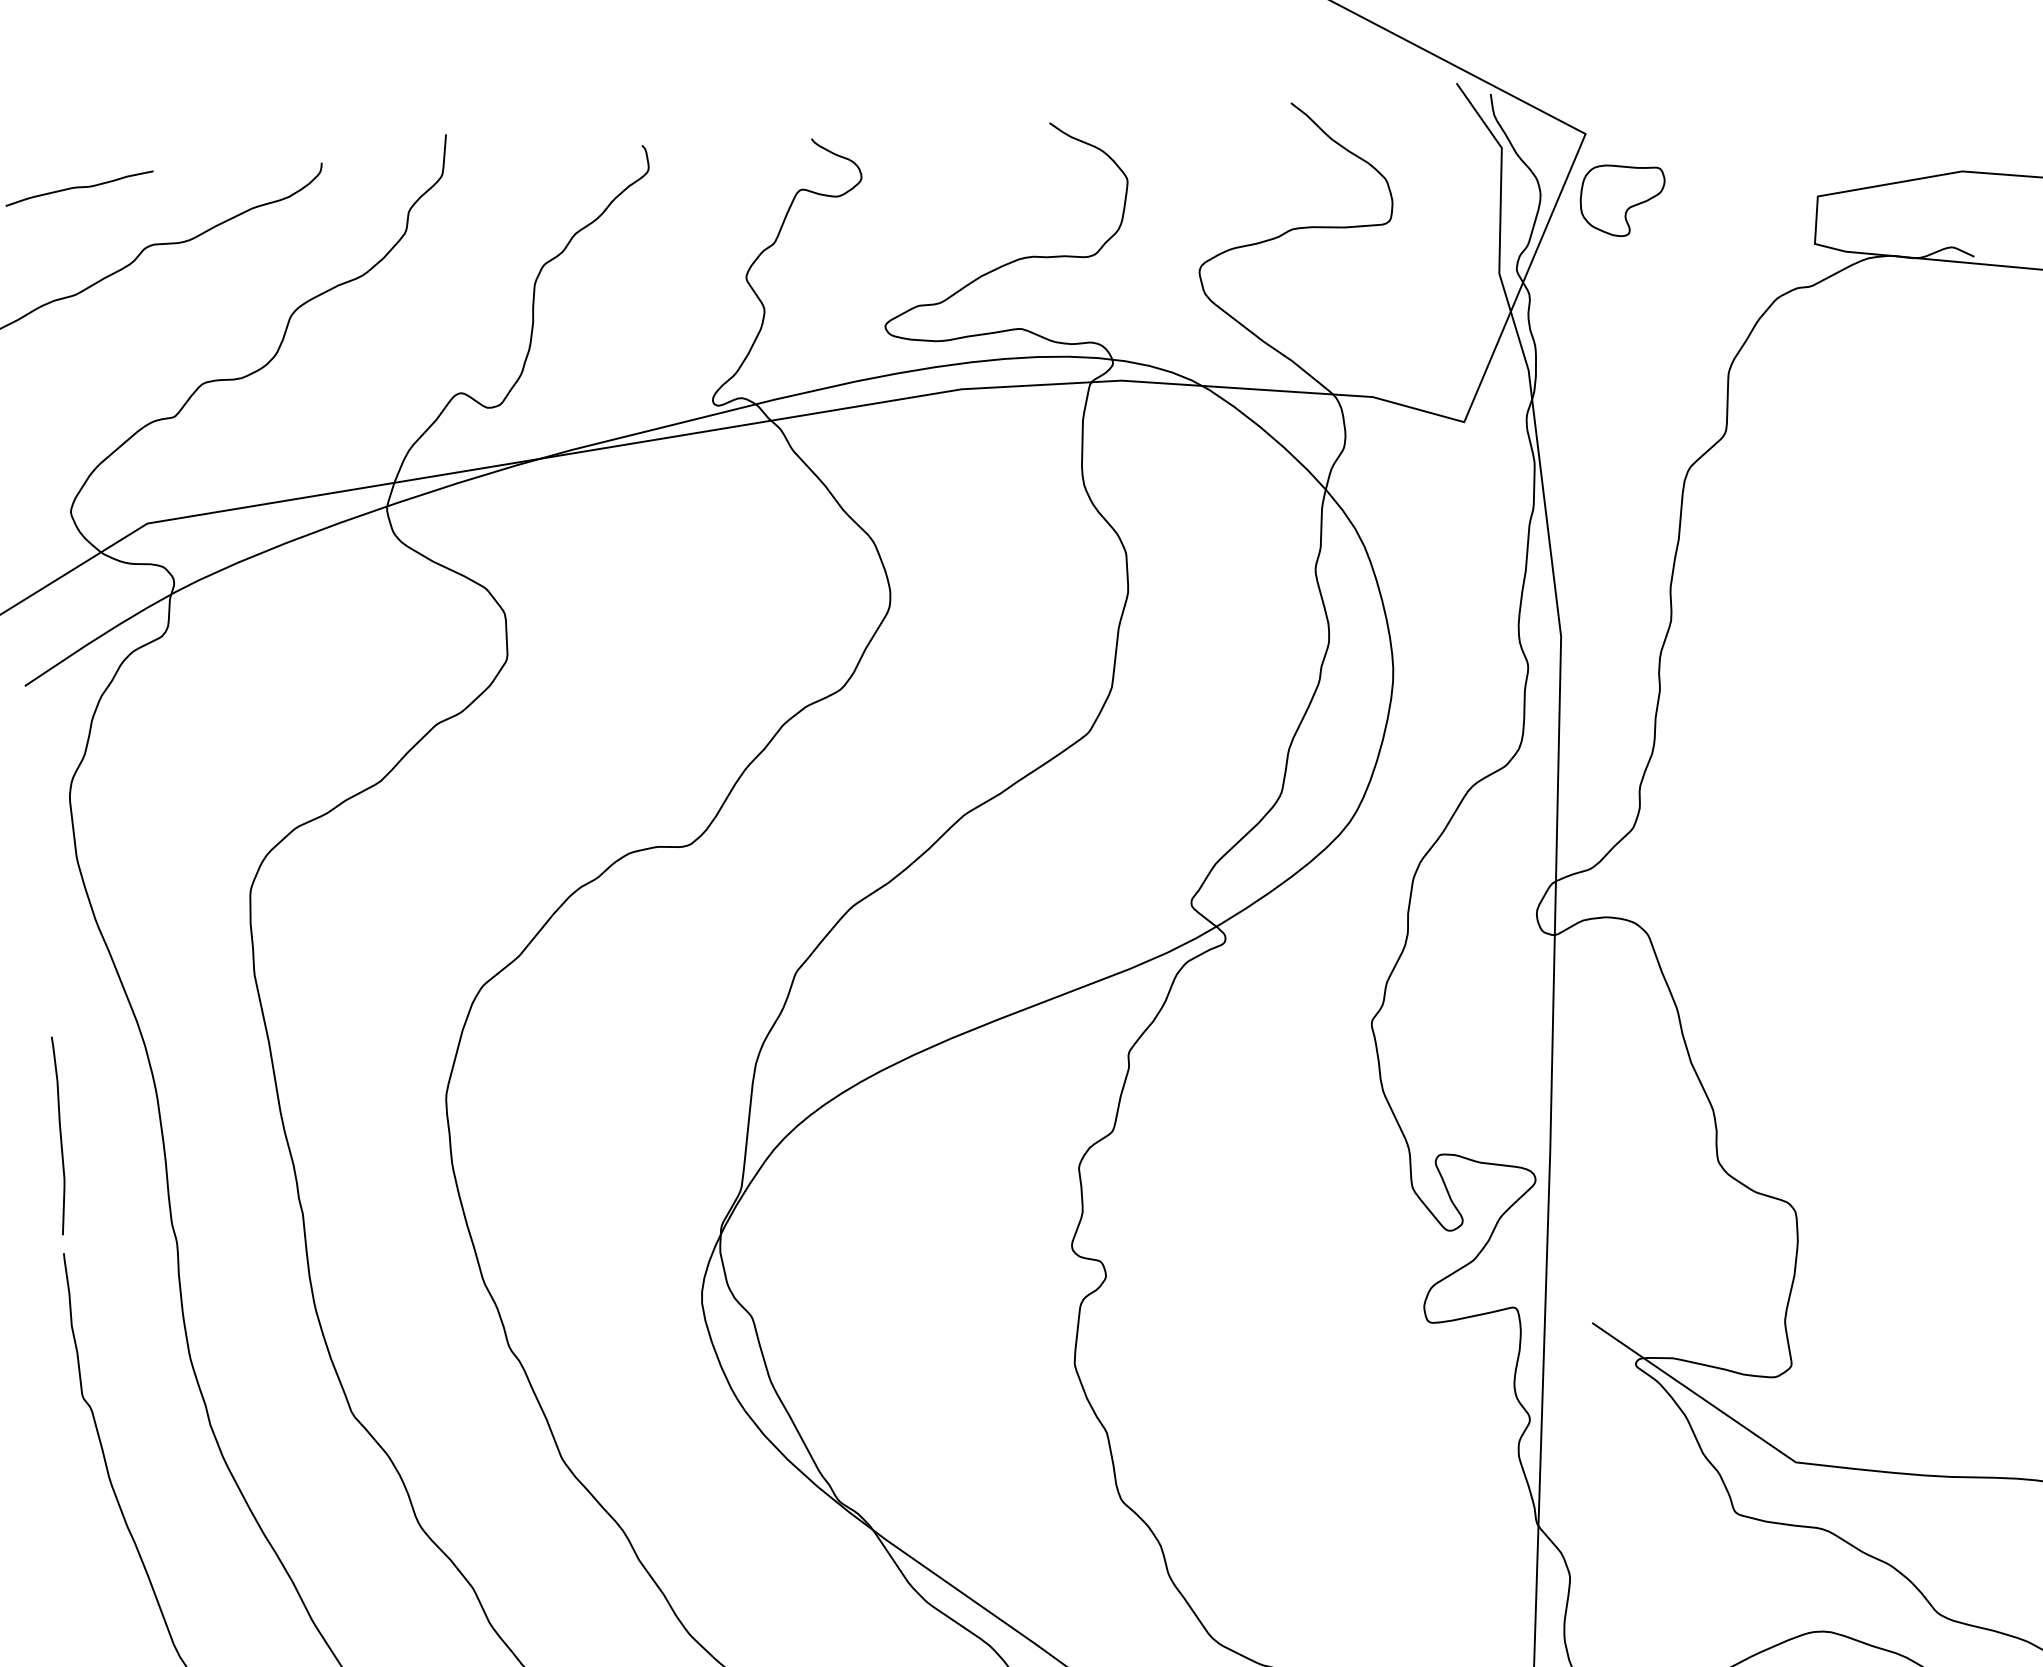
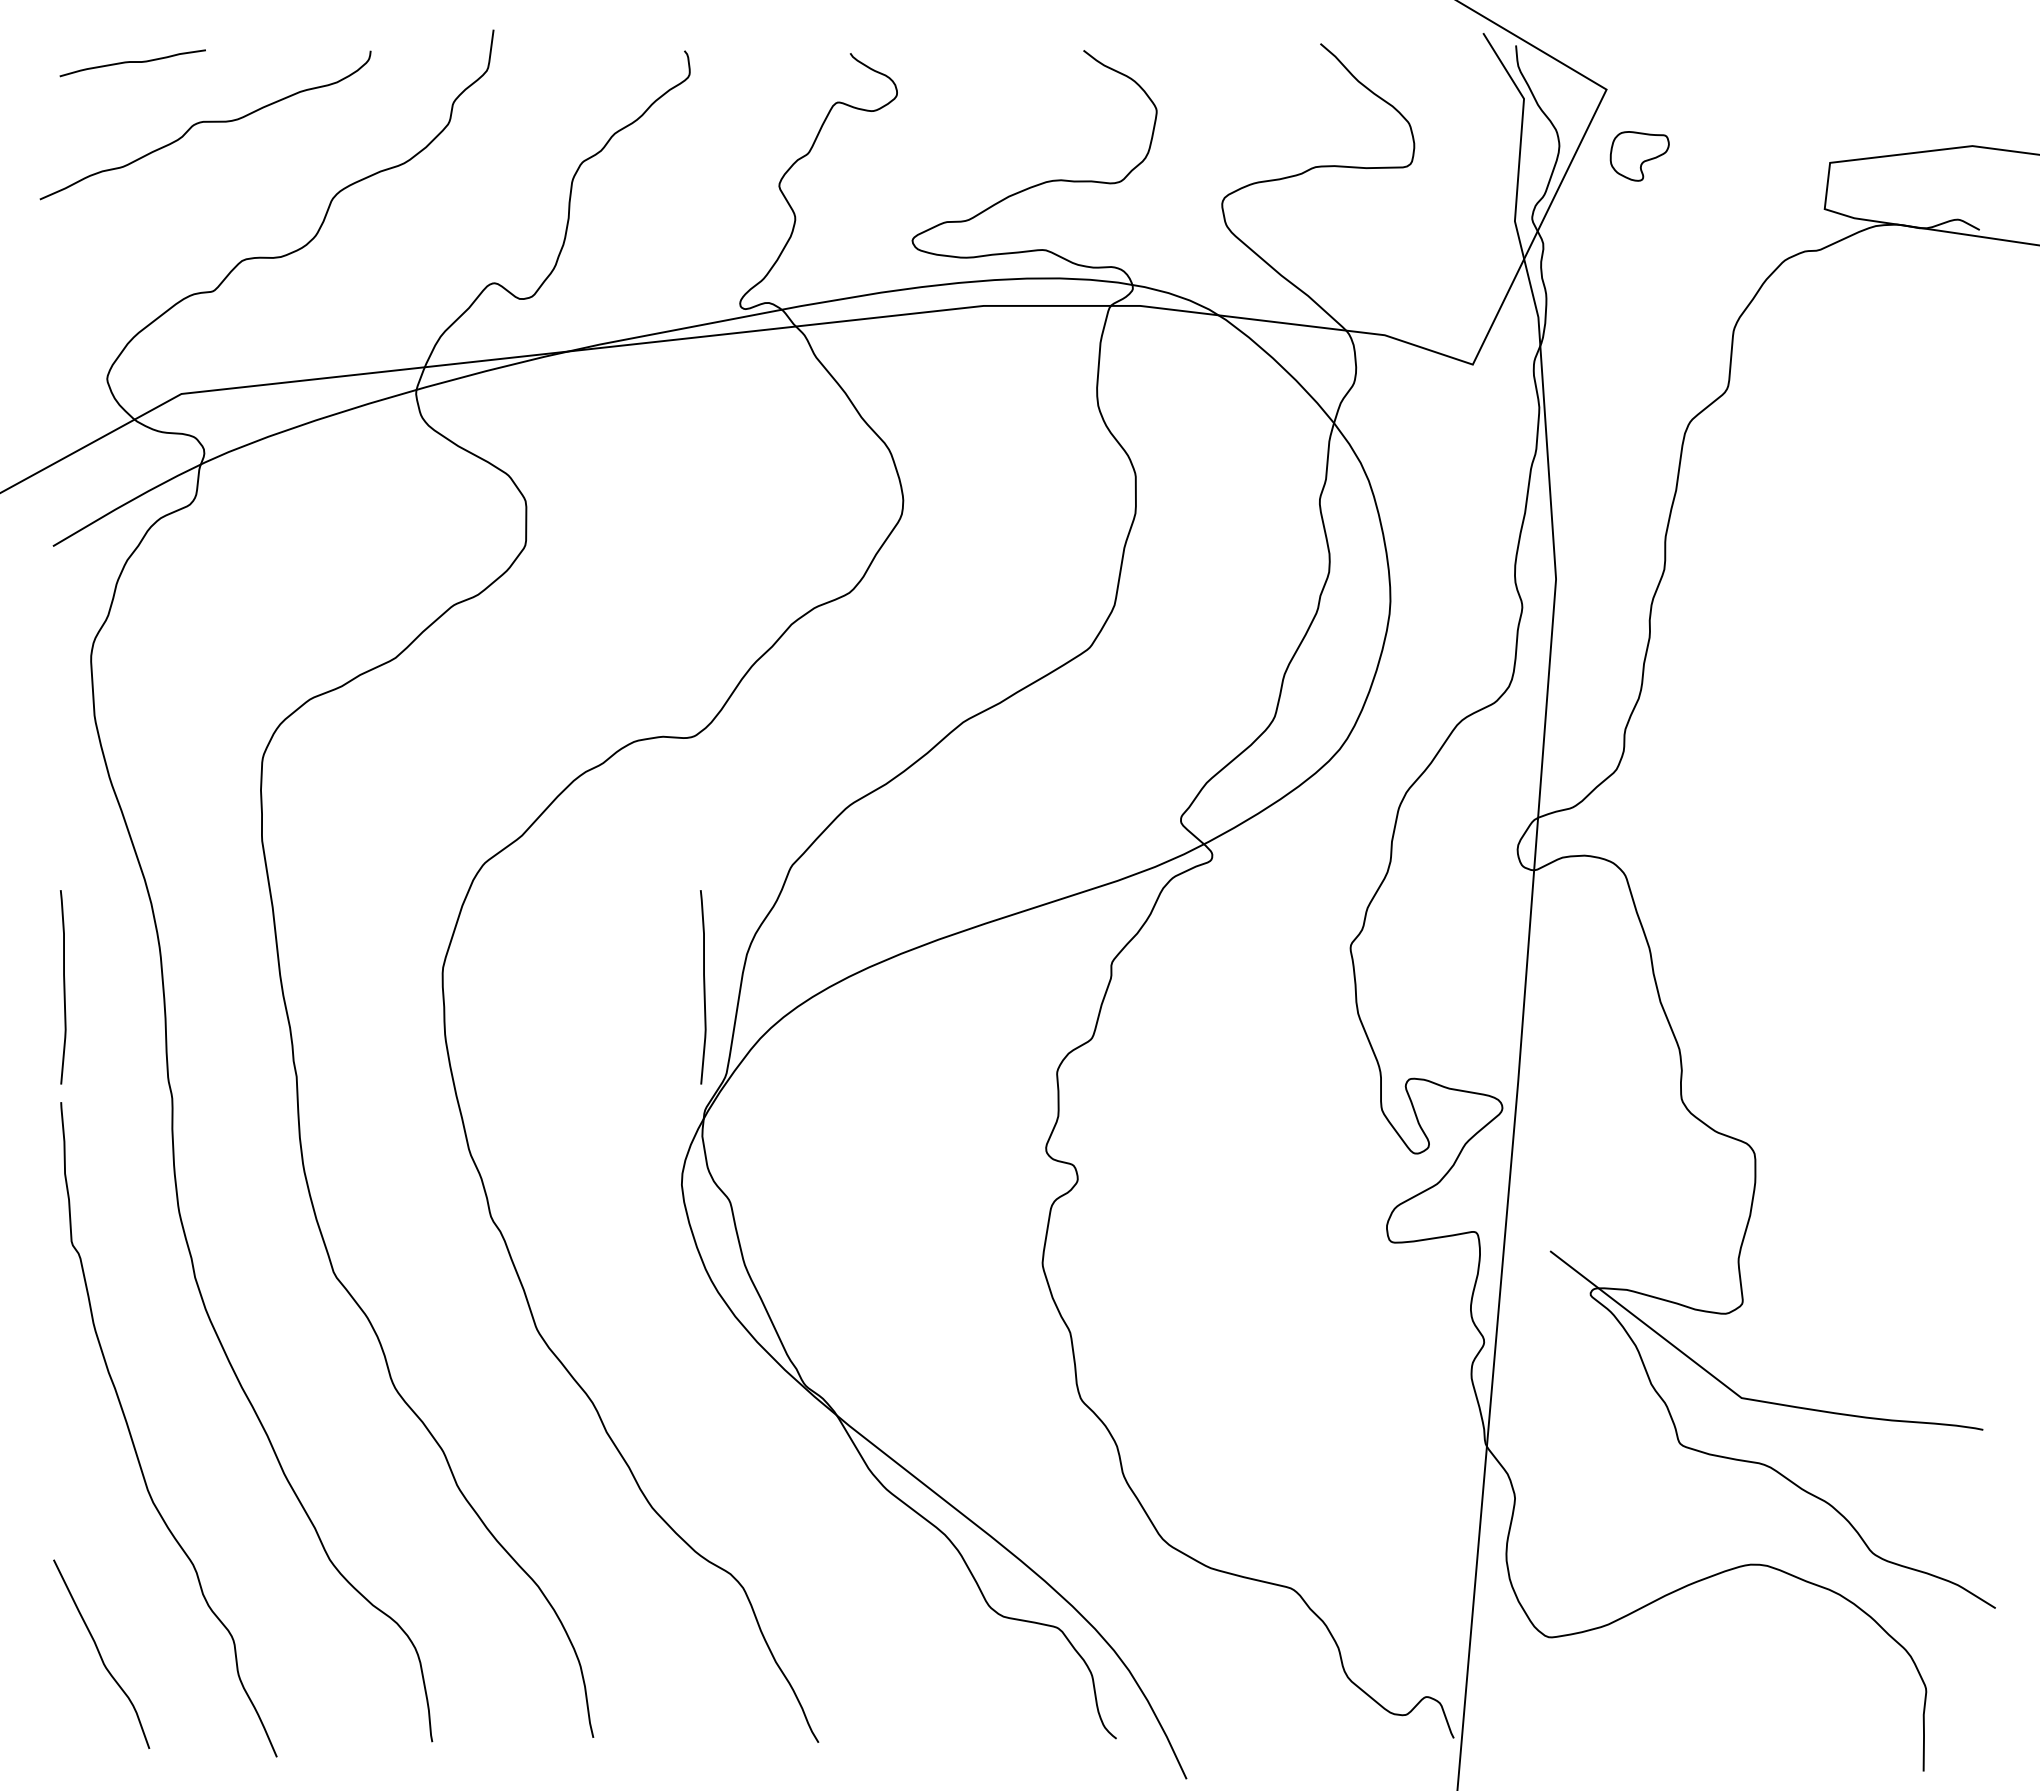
part: (1622, 200) -> (1639, 156), size x0.7
curve: (713, 1100) -> (703, 987), added

